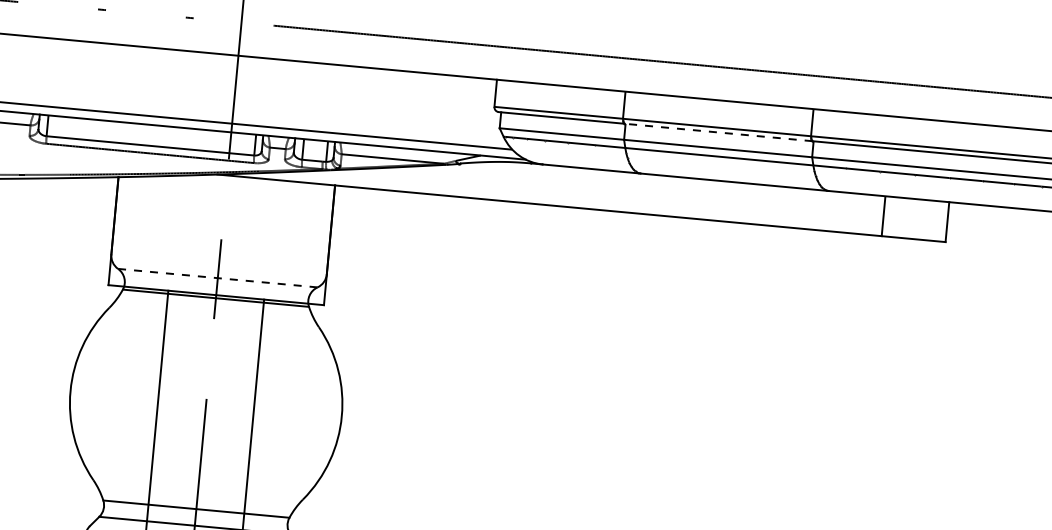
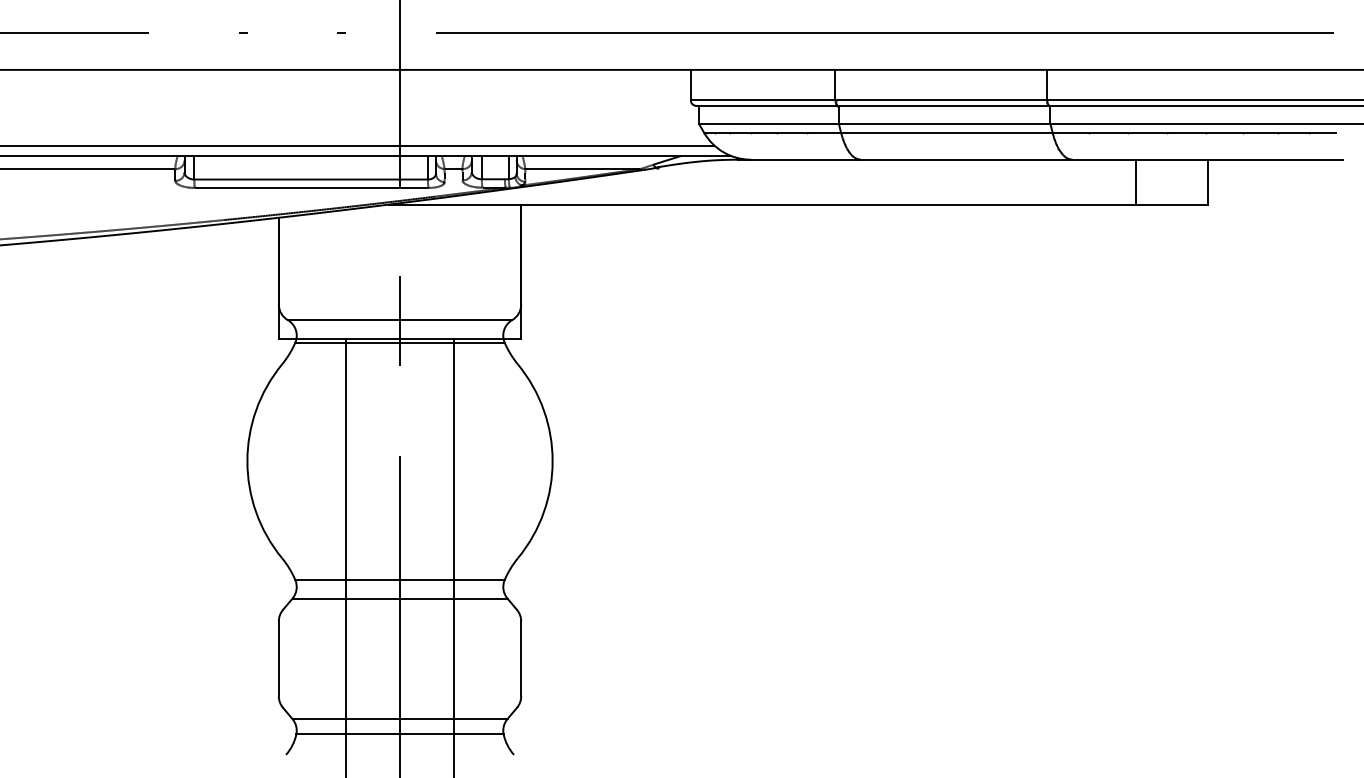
line: (718, 132) -> (943, 105), dashed -> solid
line: (217, 278) -> (399, 320), dashed -> solid

